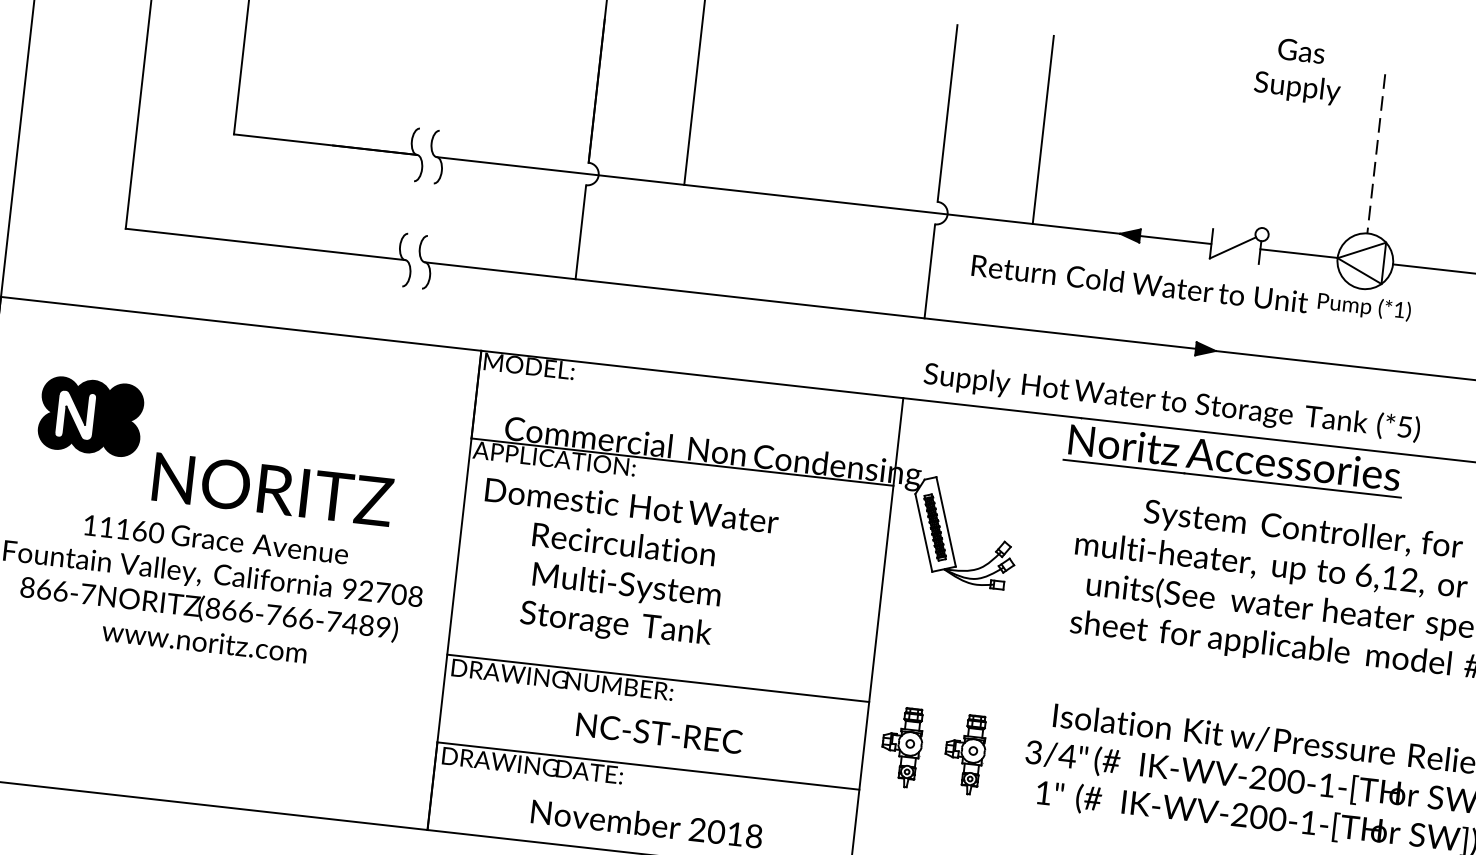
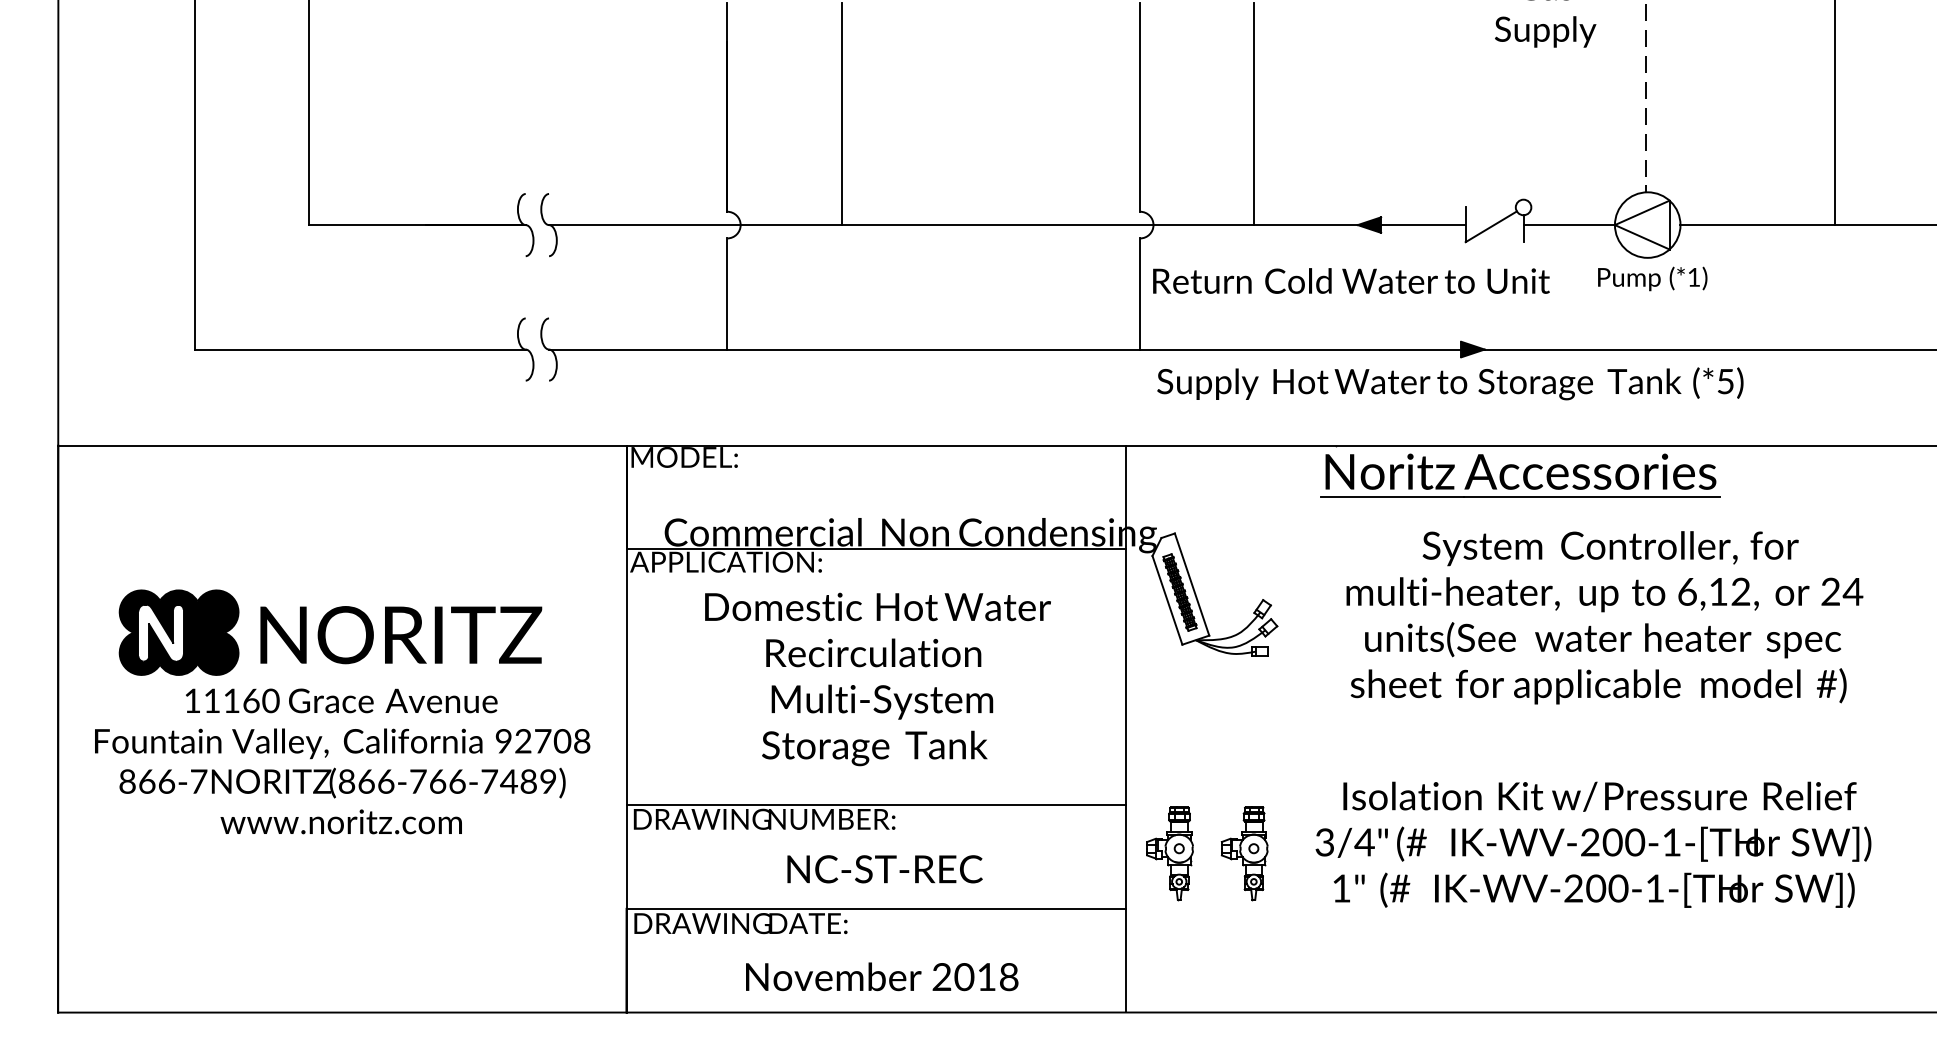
text: (1140, 283) -> (1351, 280), moved
text: (1172, 402) -> (1450, 383), moved
part: (90, 416) -> (178, 632), moved
text: (624, 567) -> (877, 679), moved

